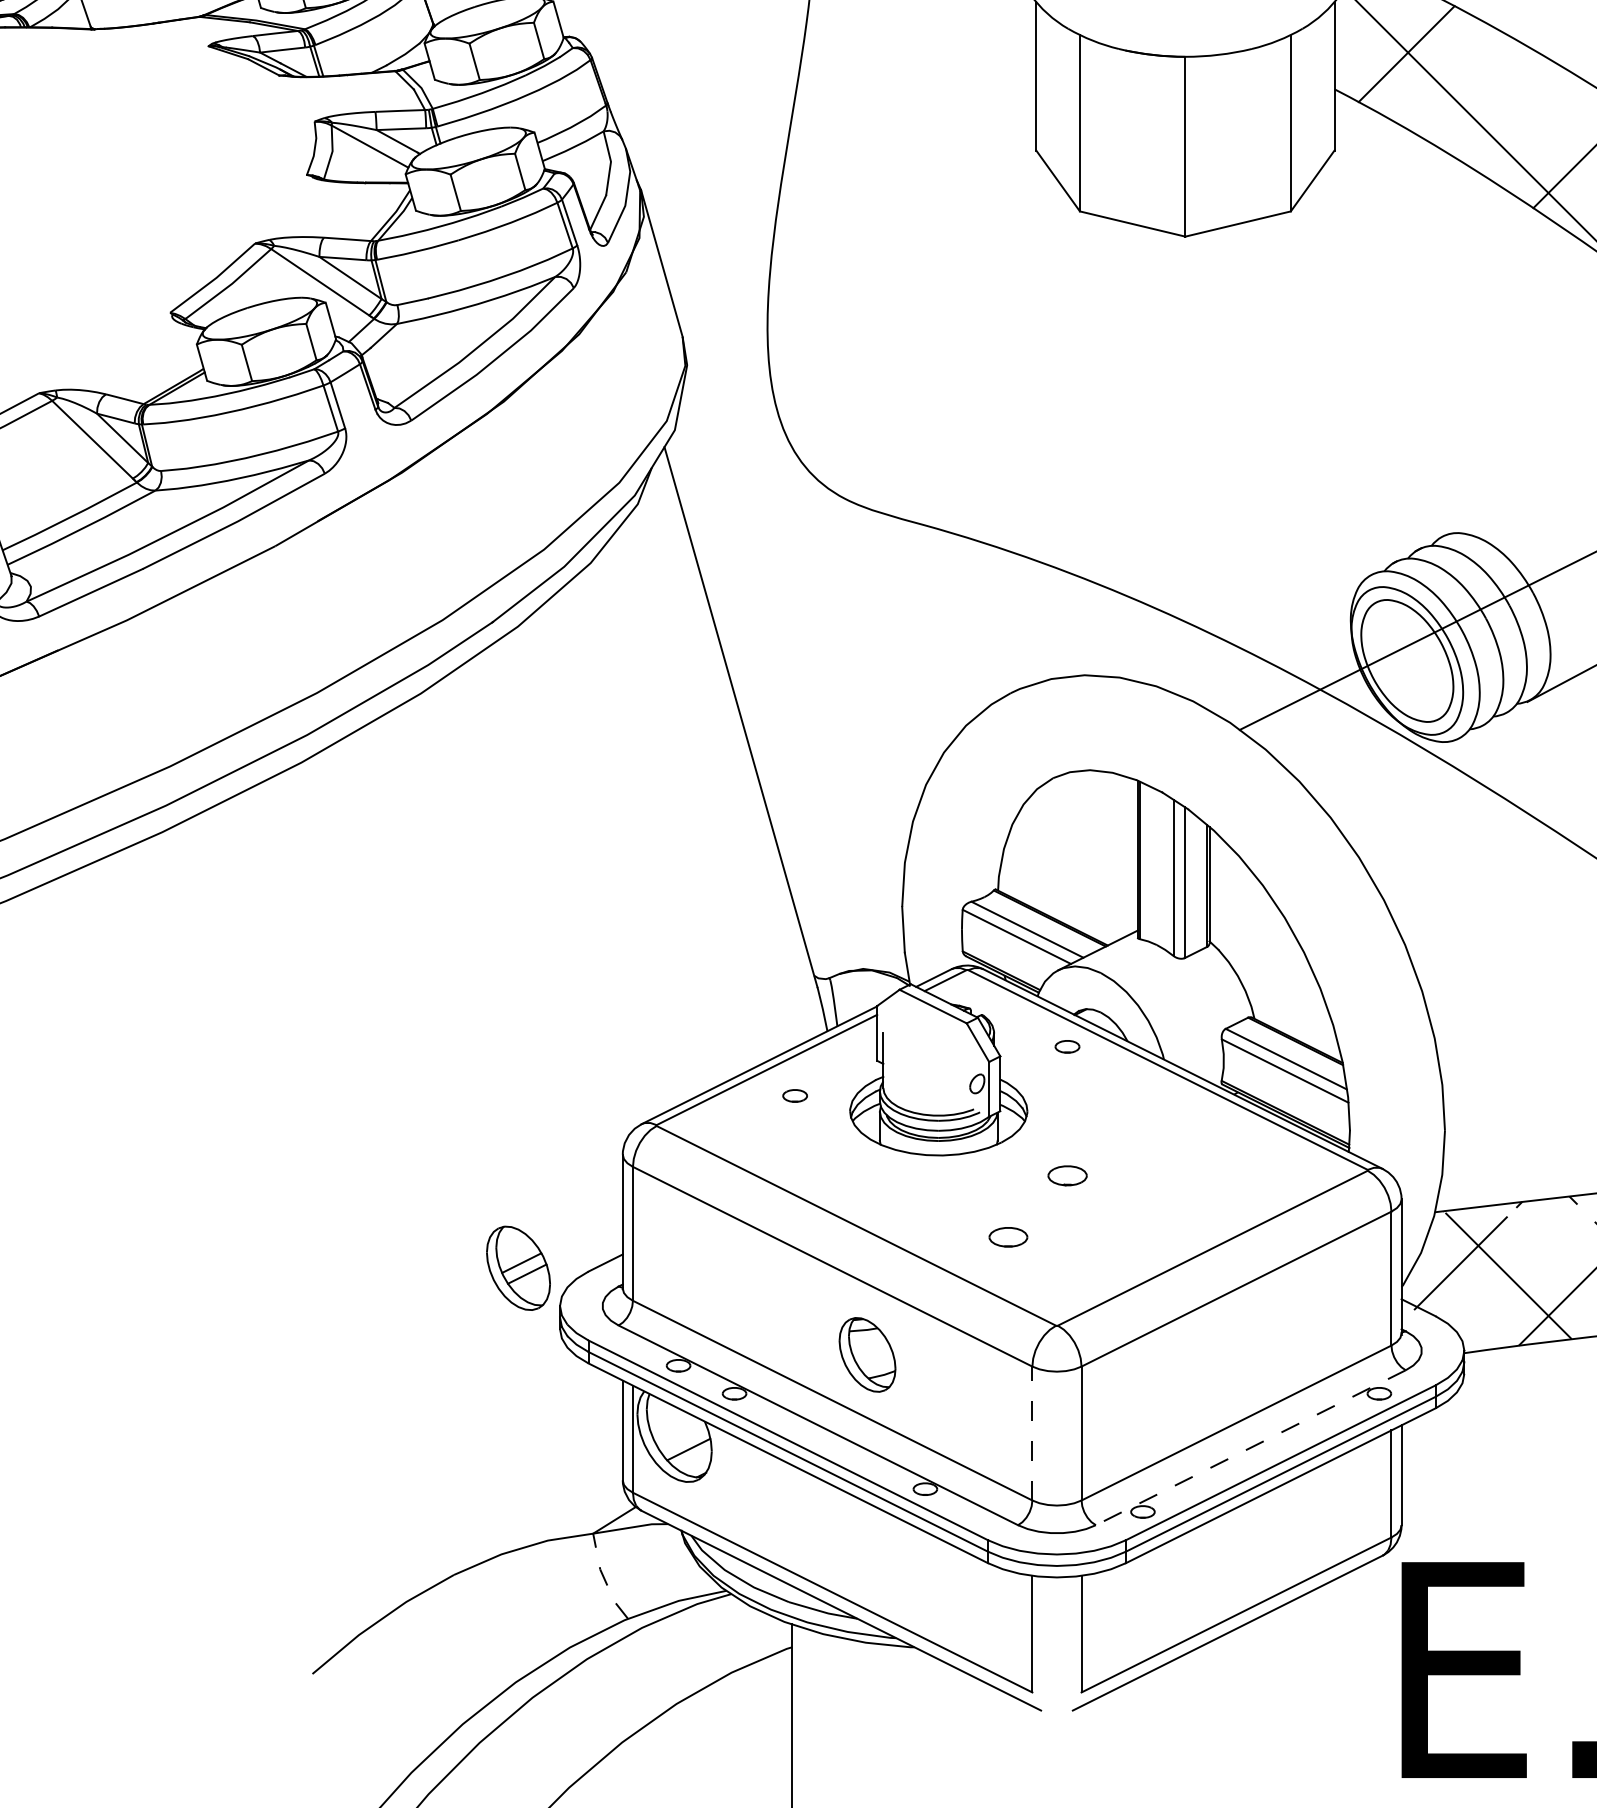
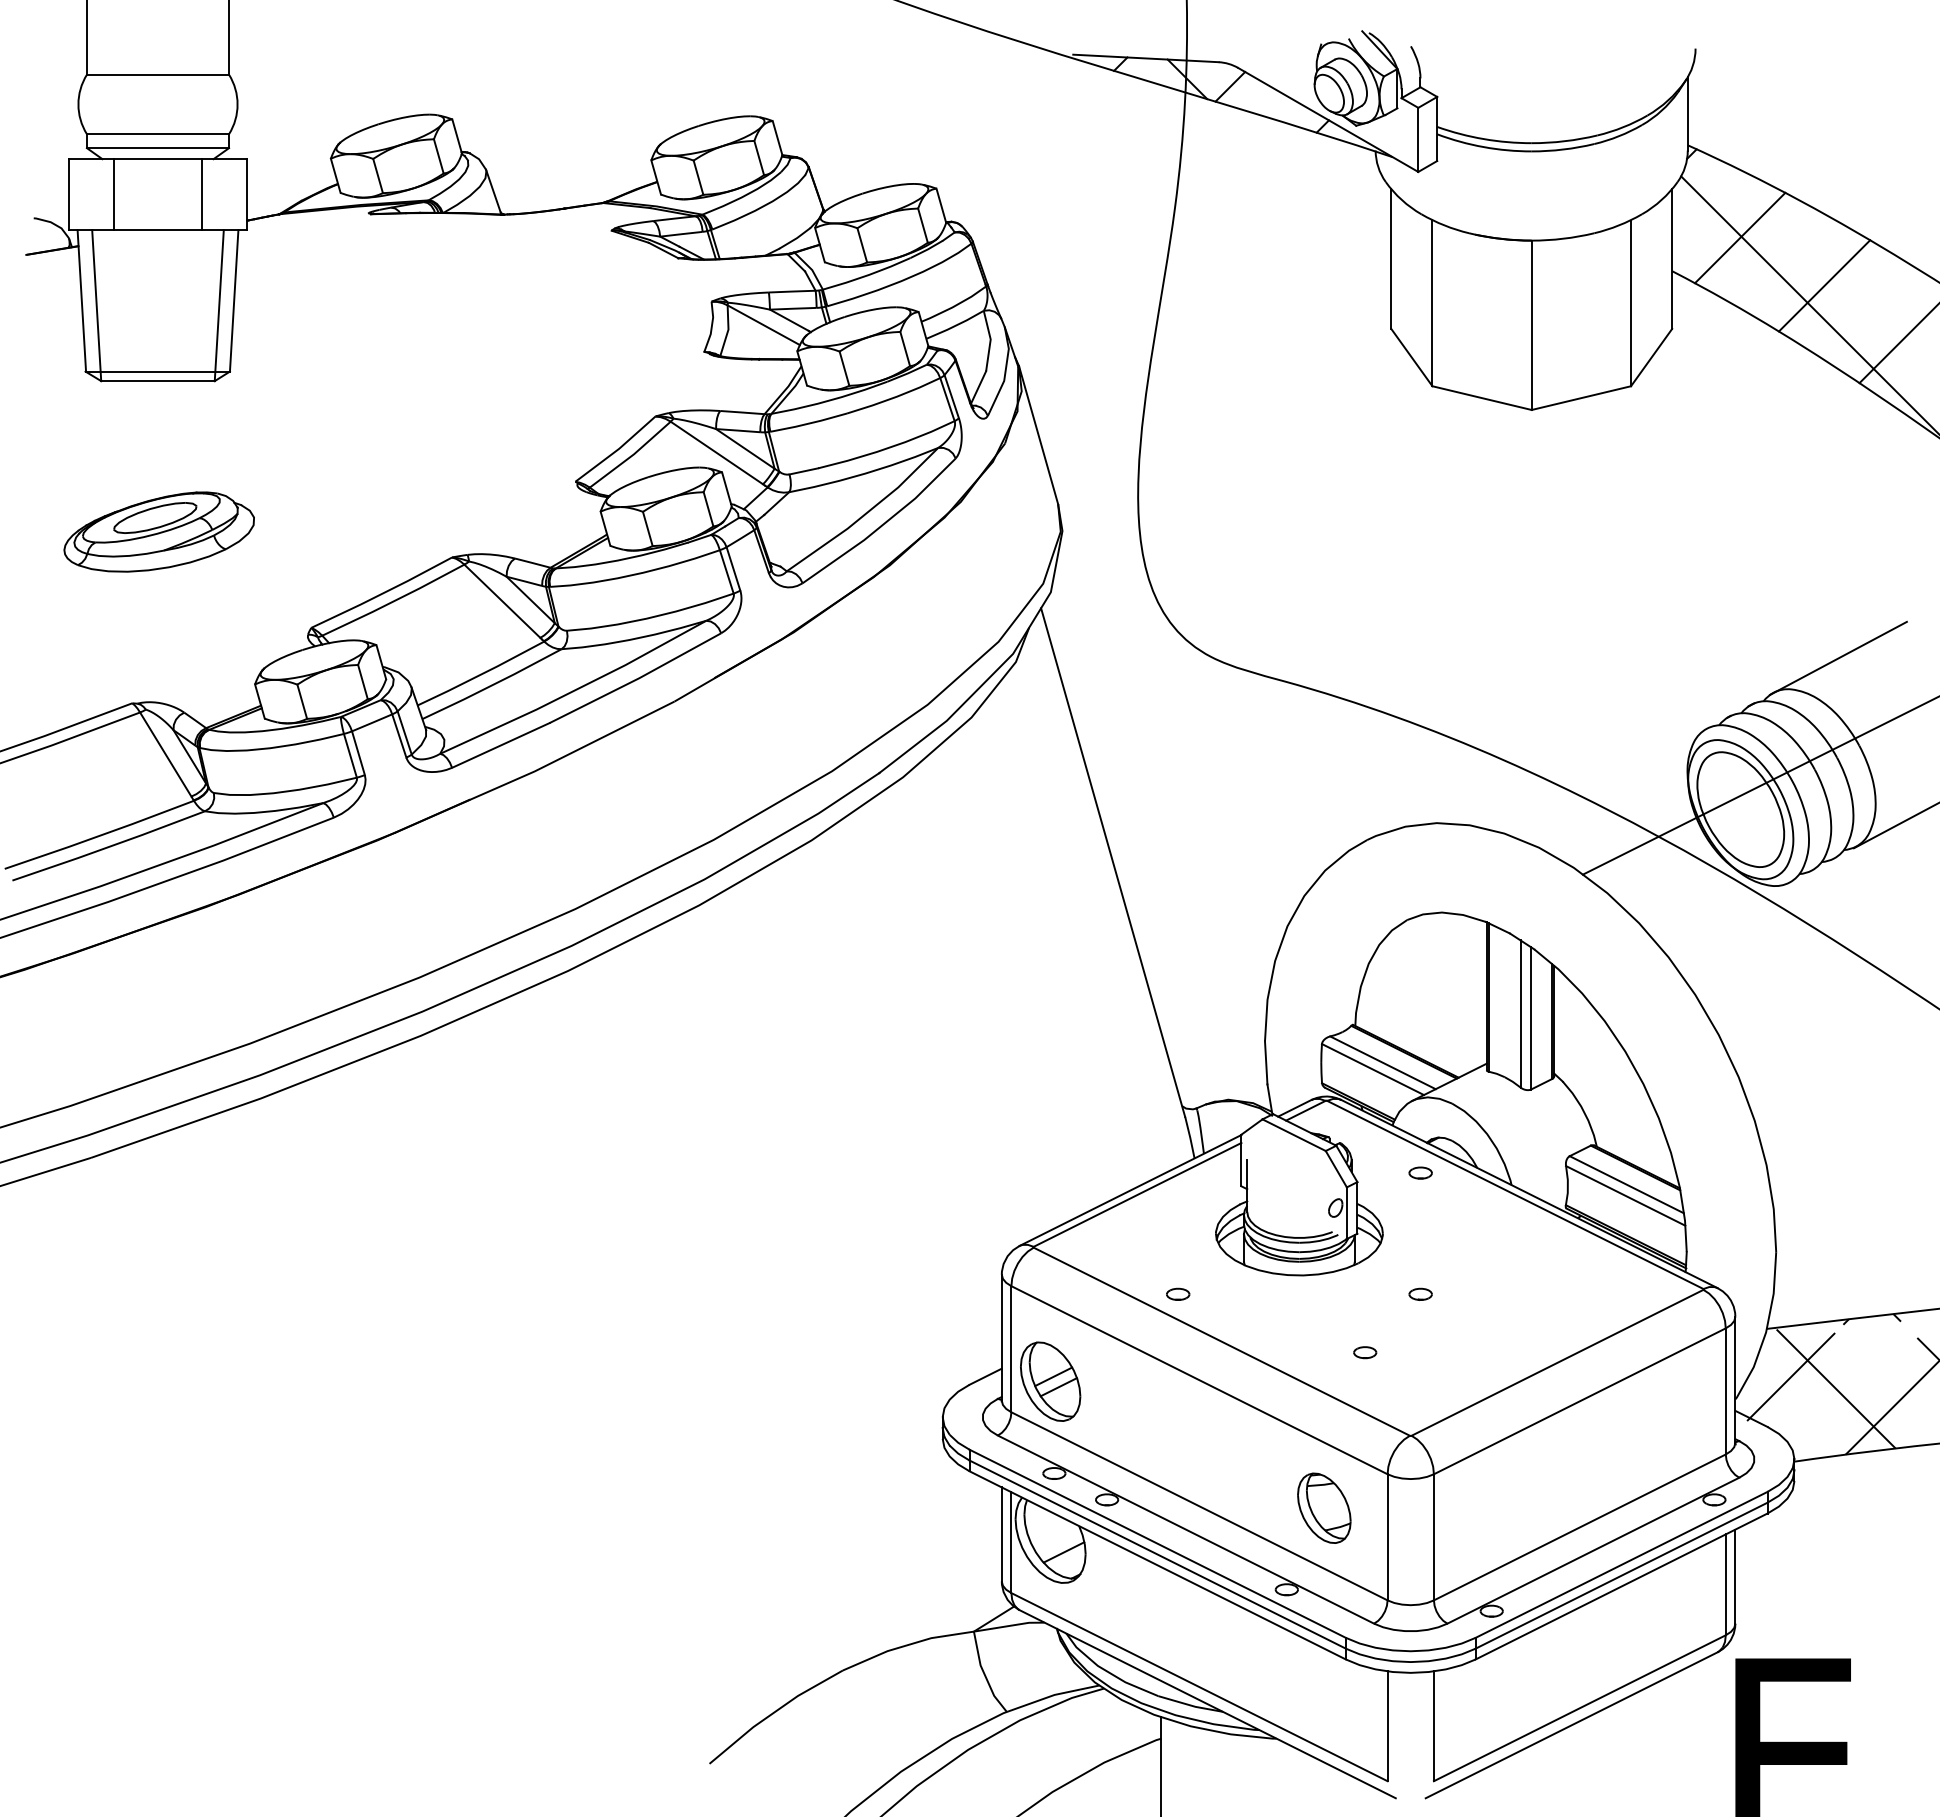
line: (1496, 104) -> (1824, 285), added
line: (1511, 499) -> (1838, 657), added
part: (795, 1095) -> (1178, 1293), moved
part: (1067, 1174) -> (1420, 1293), size x0.62
part: (1008, 1237) -> (1365, 1352), size x0.62
part: (518, 1268) -> (1050, 1381), moved
part: (867, 1354) -> (1324, 1507), moved
line: (1032, 1432) -> (1387, 1536), dashed -> solid
line: (1249, 1447) -> (1592, 1550), dashed -> solid
line: (604, 1579) -> (984, 1674), dashed -> solid

